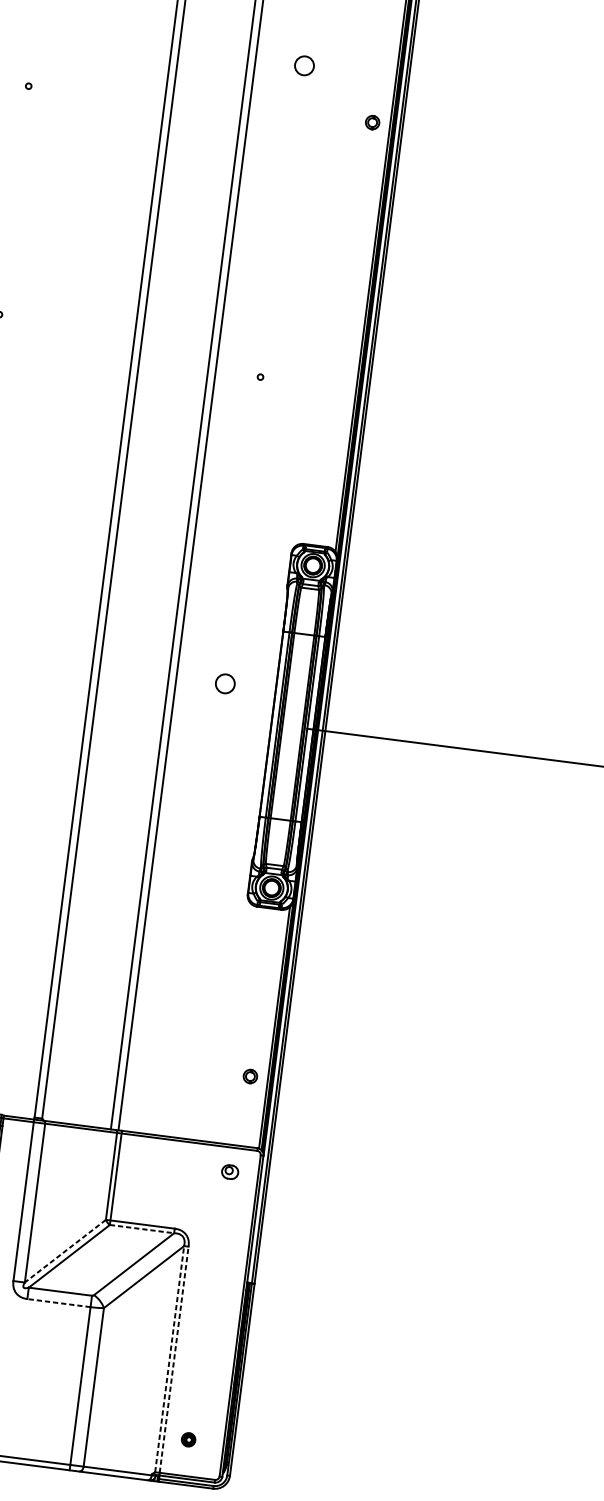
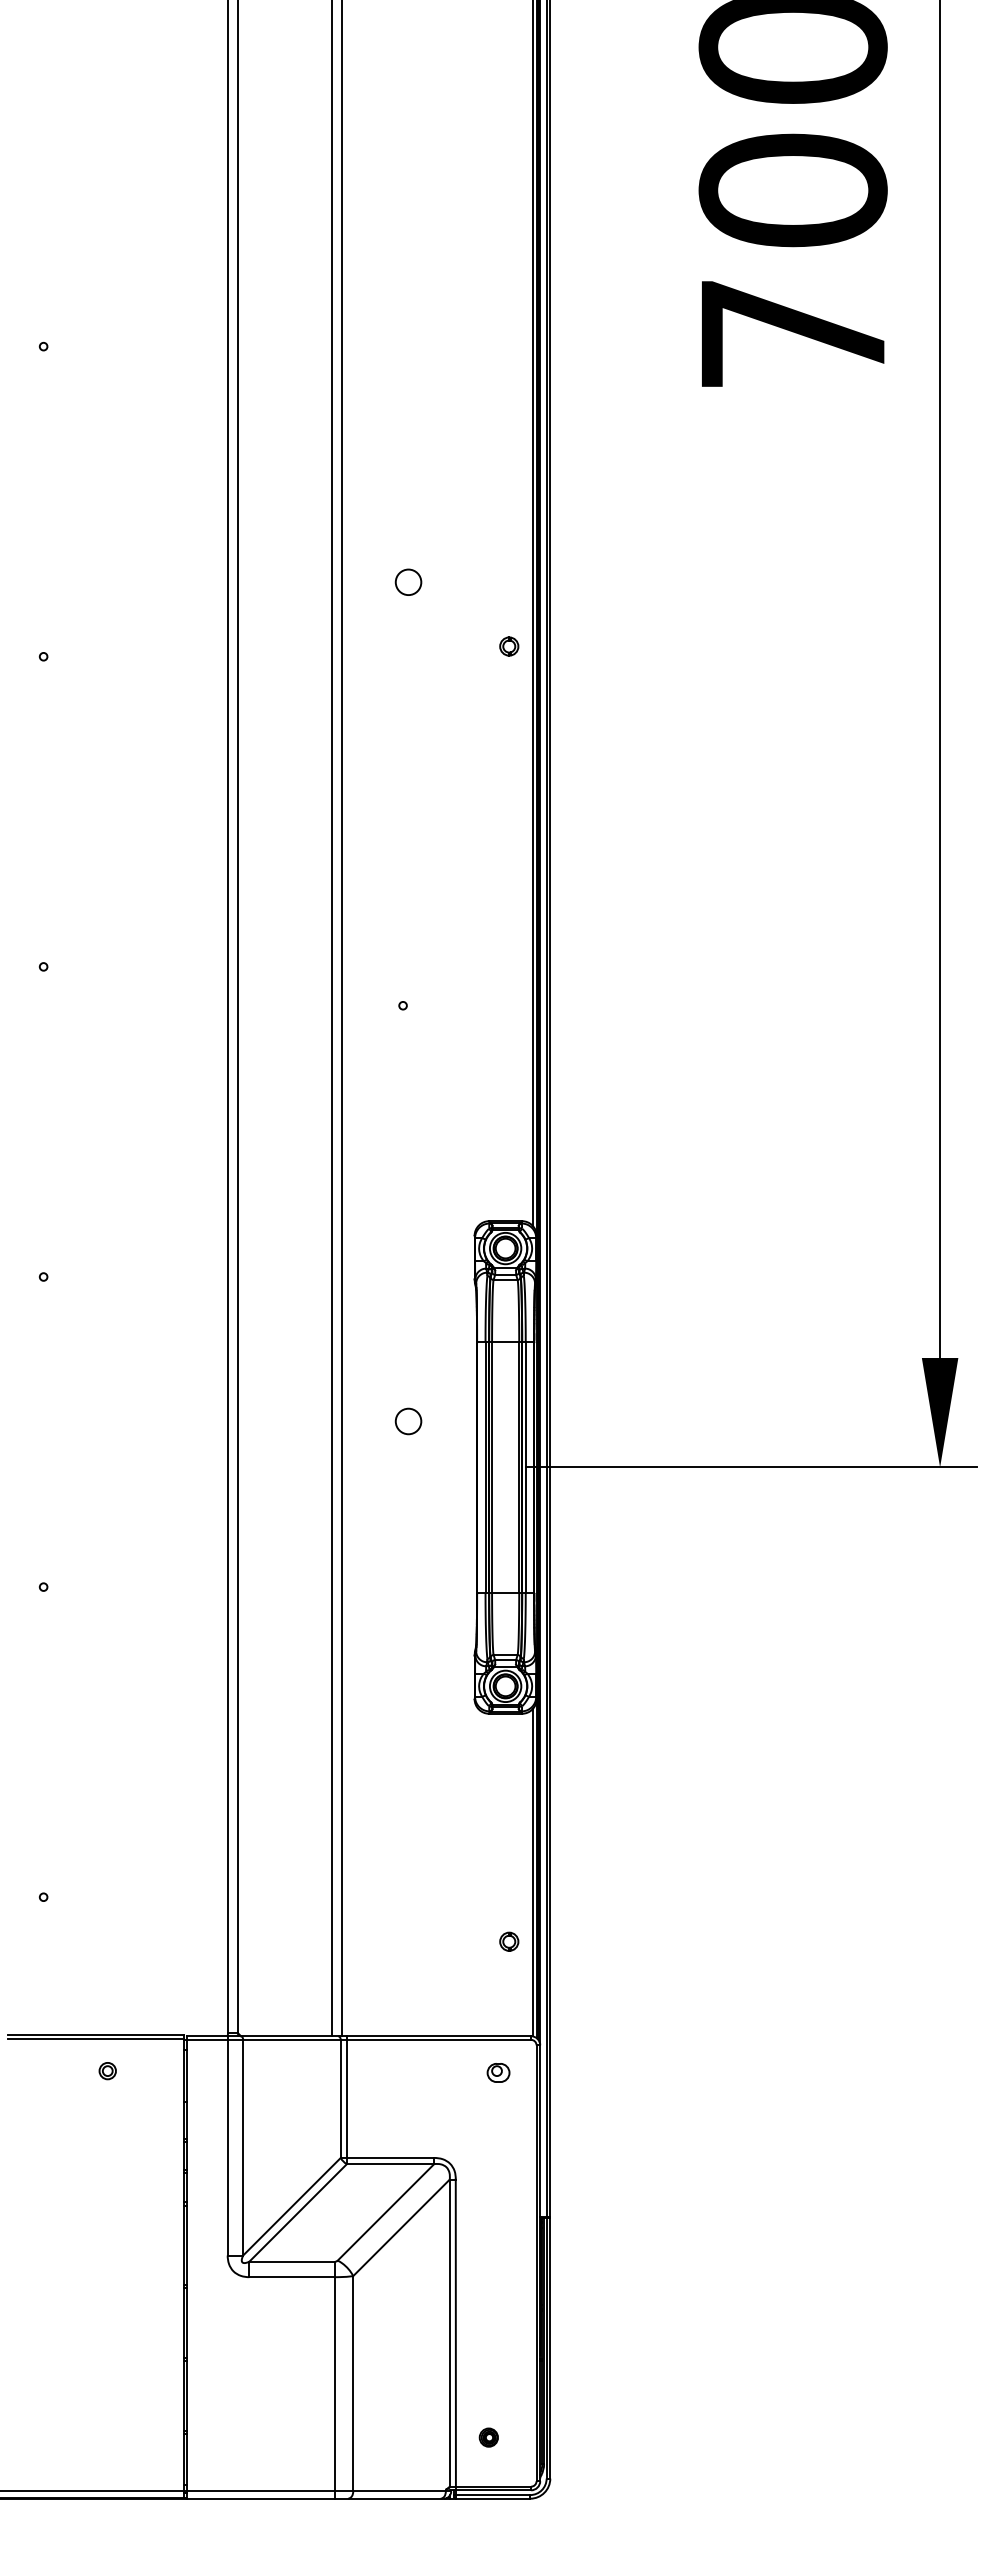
line: (141, 1229) -> (390, 2164), dashed -> solid
line: (65, 1250) -> (291, 2206), dashed -> solid
line: (59, 1303) -> (292, 2277), dashed -> solid
line: (169, 1359) -> (449, 2333), dashed -> solid
line: (173, 1359) -> (455, 2333), dashed -> solid

